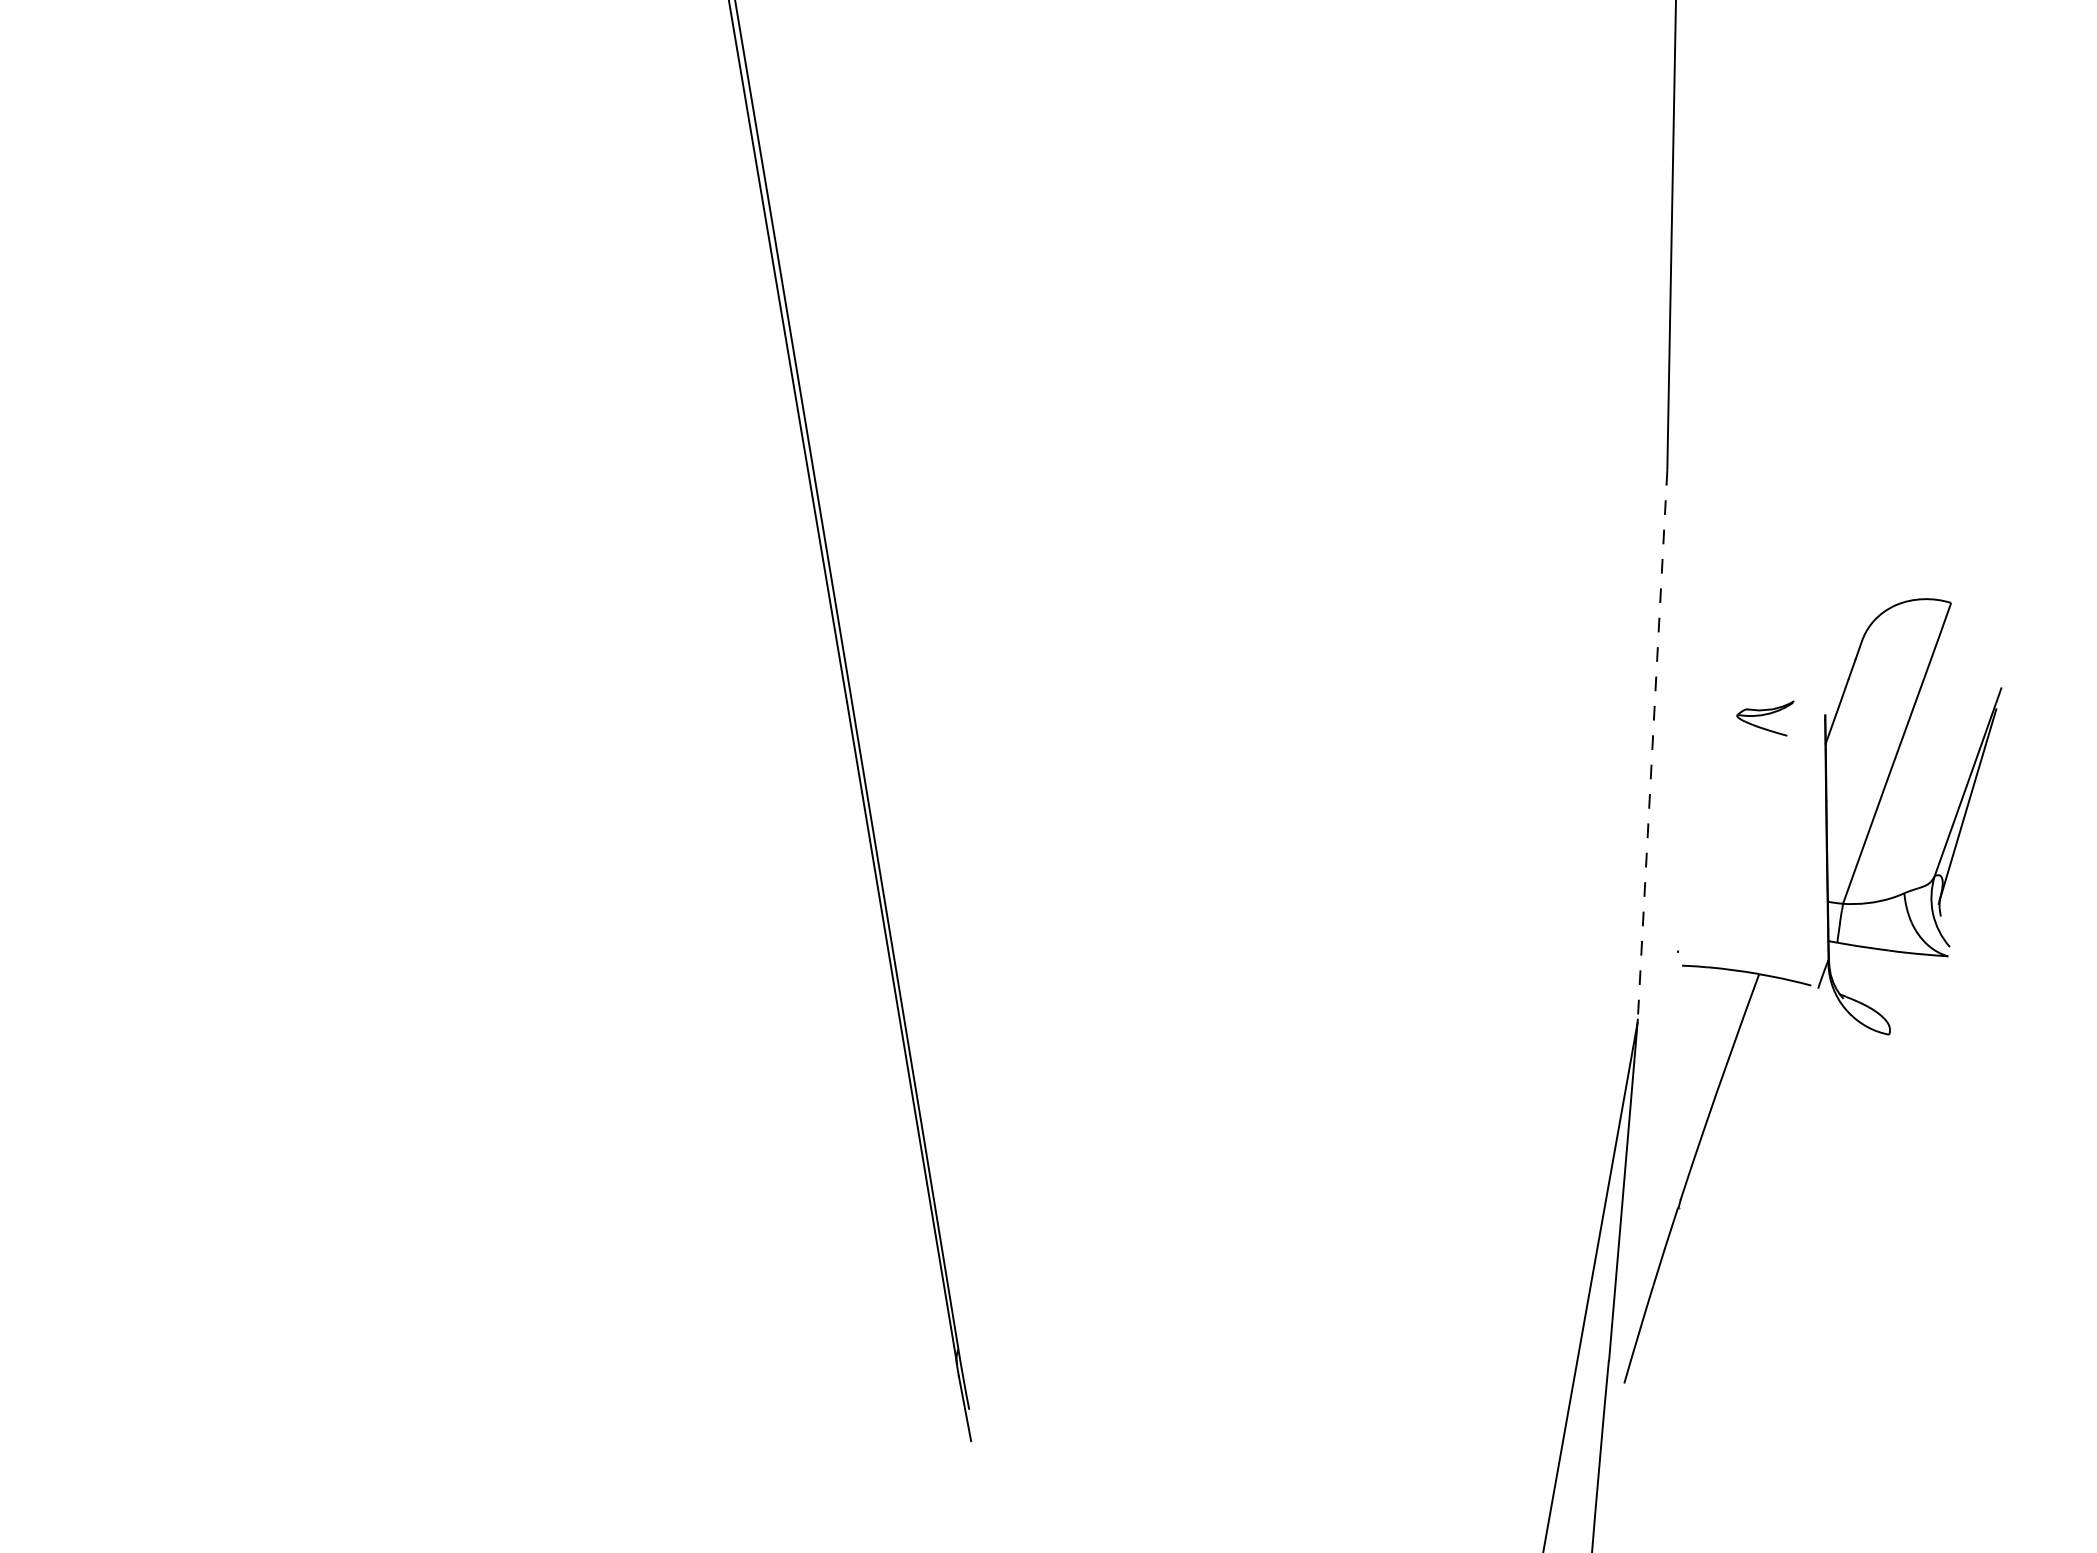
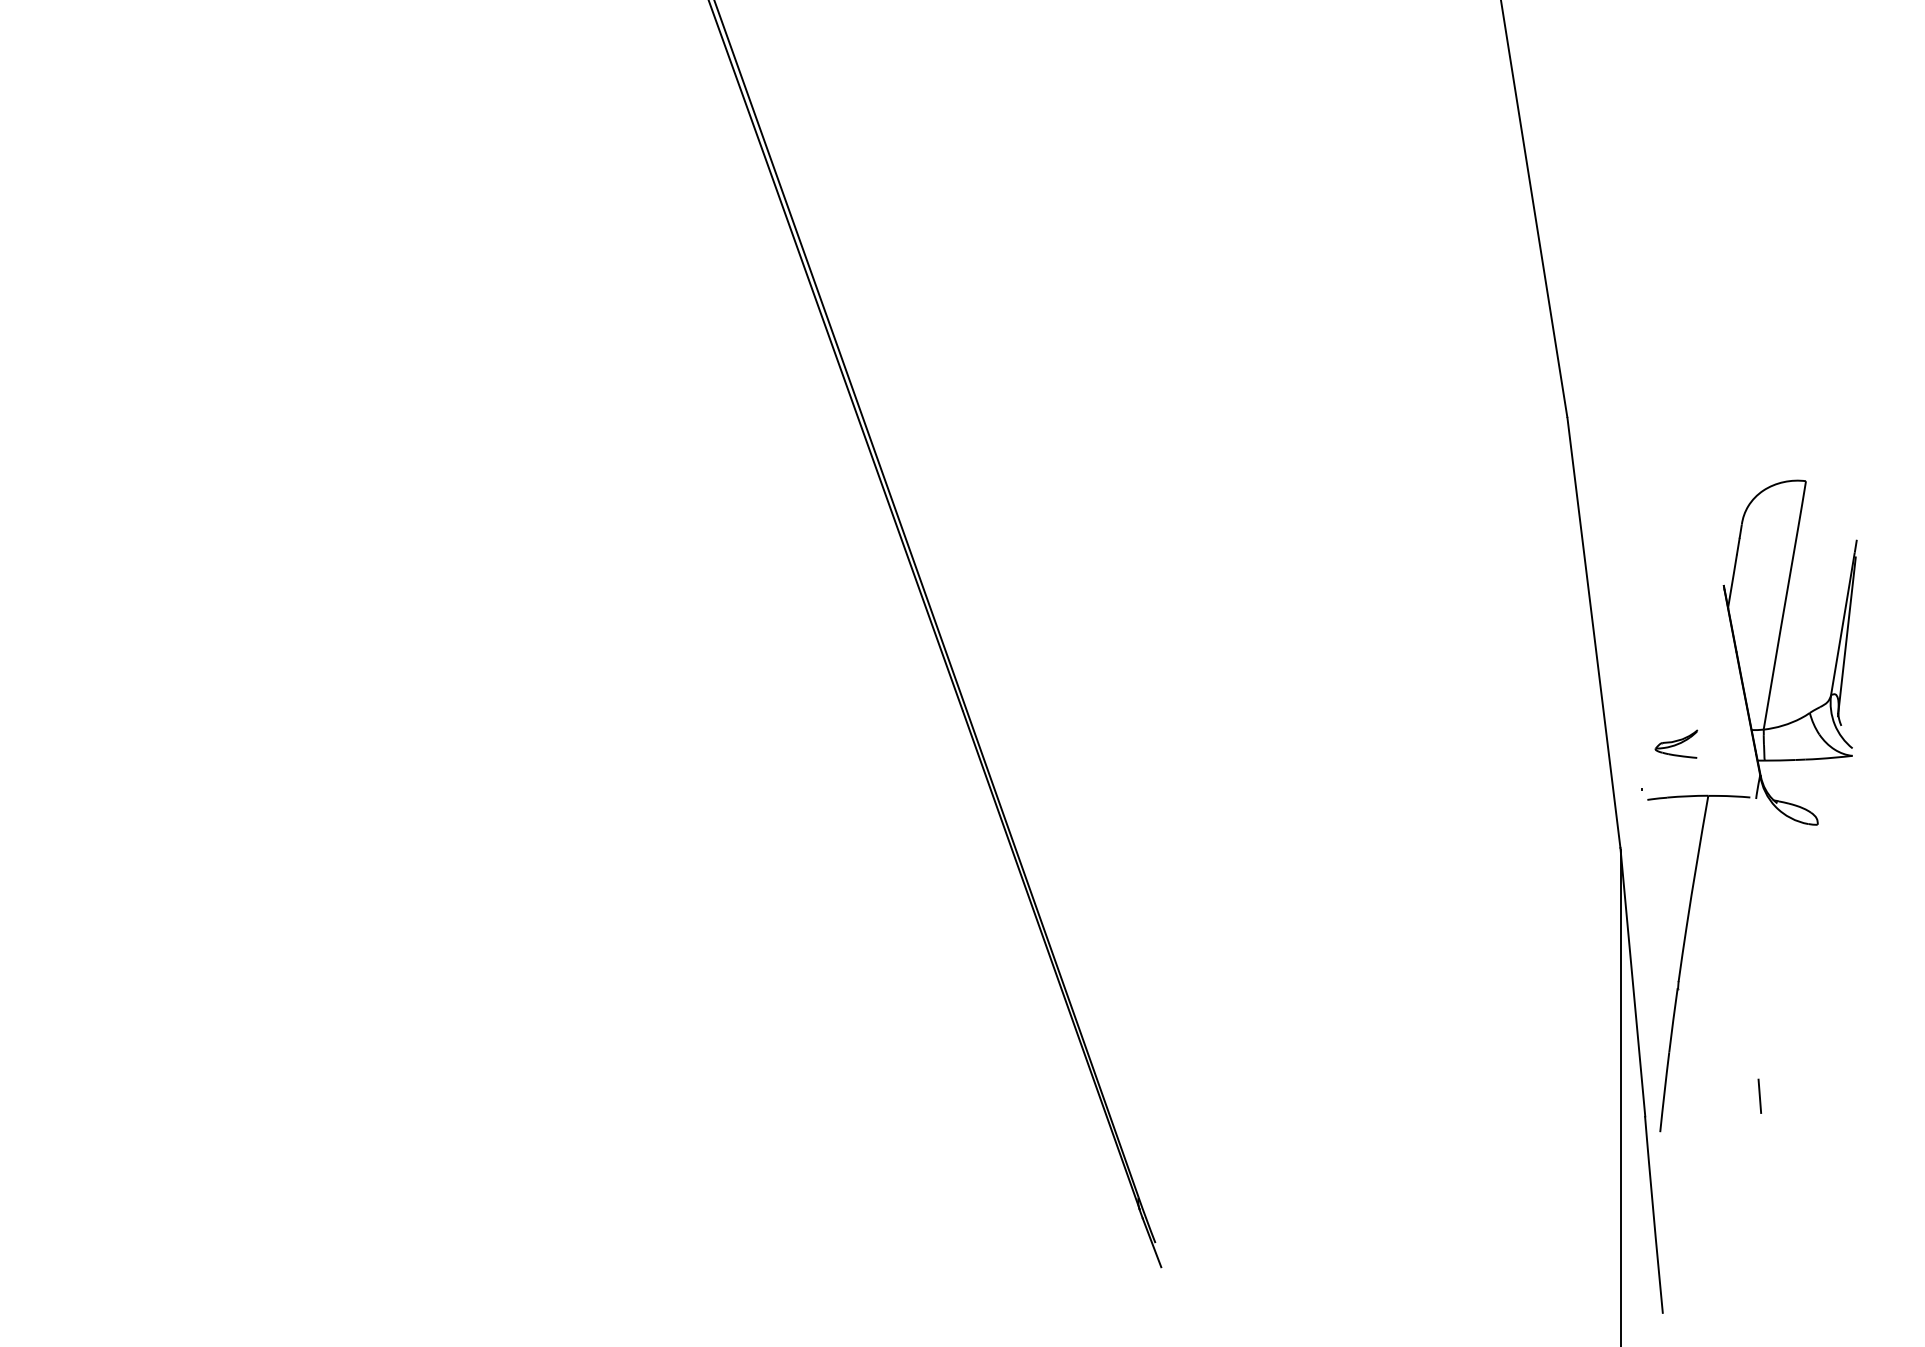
part: (1764, 713) -> (1676, 743), moved
line: (1652, 744) -> (1593, 632), dashed -> solid
line: (1756, 1359) -> (1759, 1095), added

